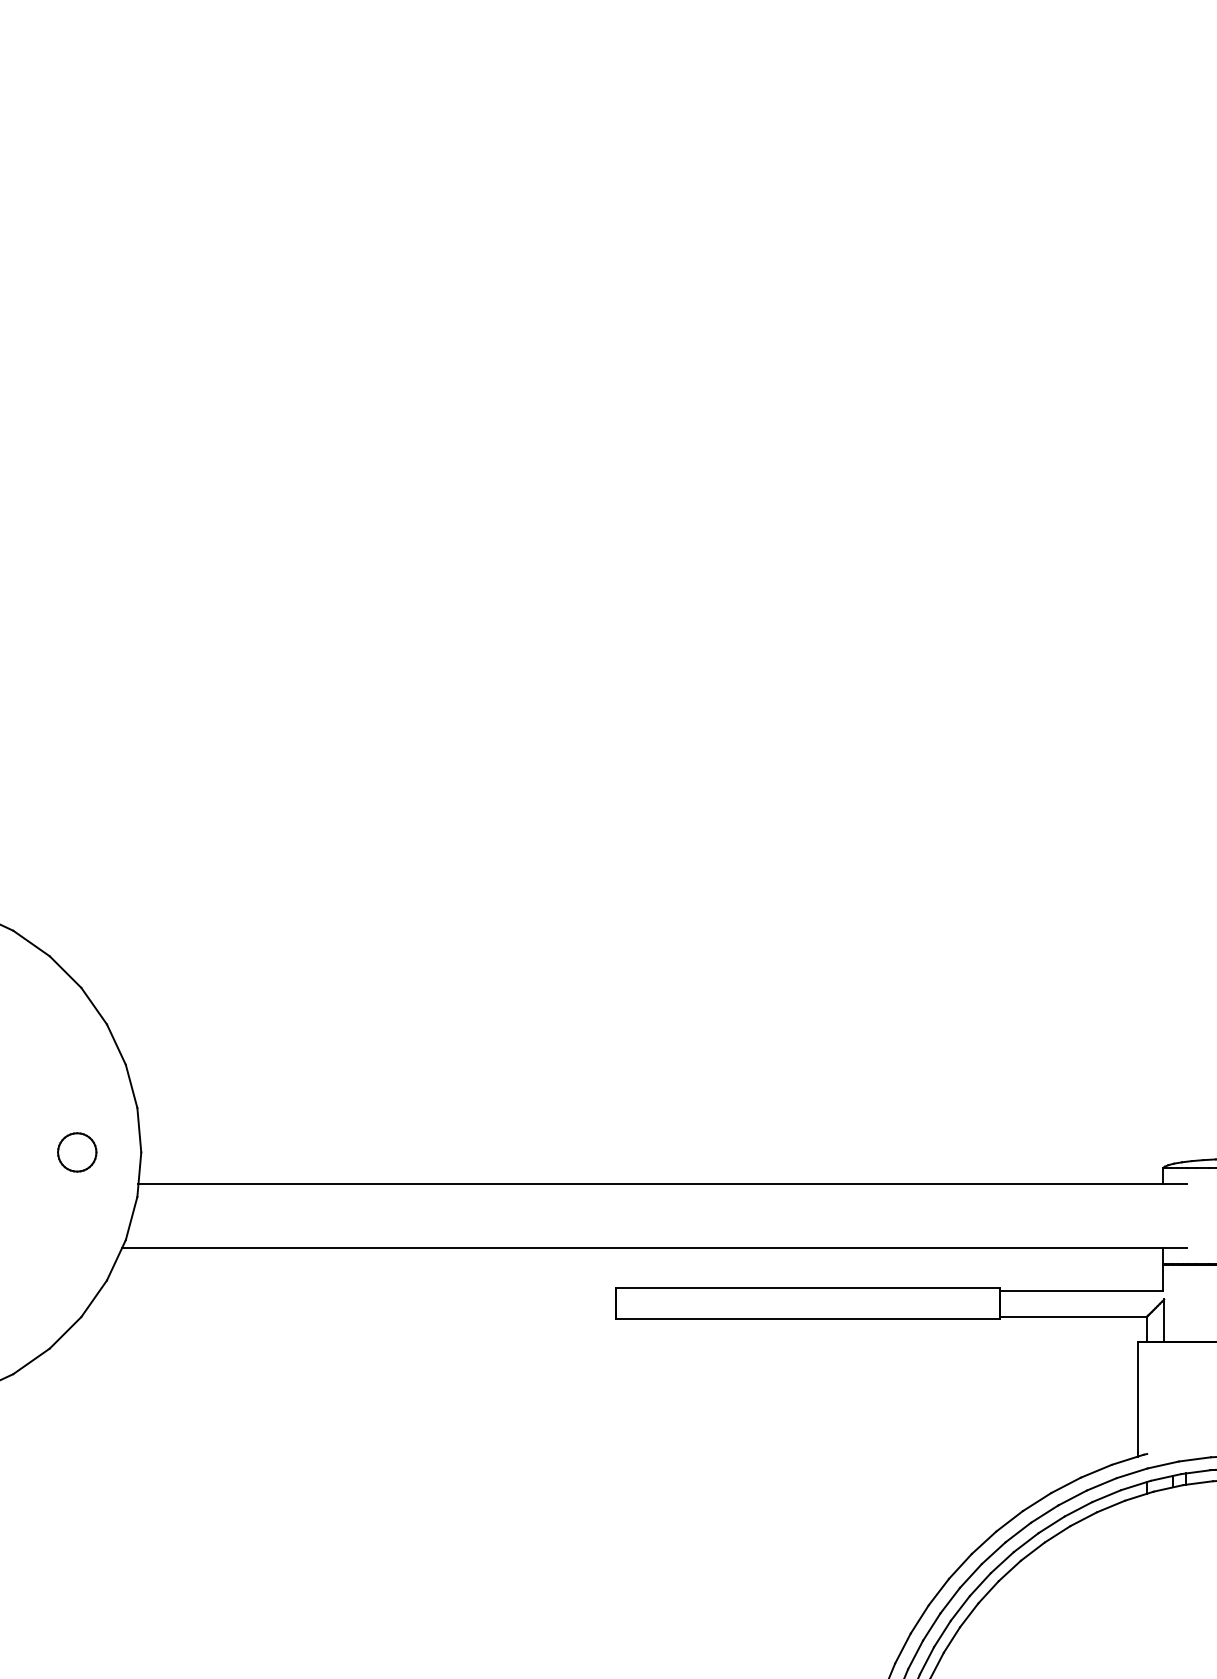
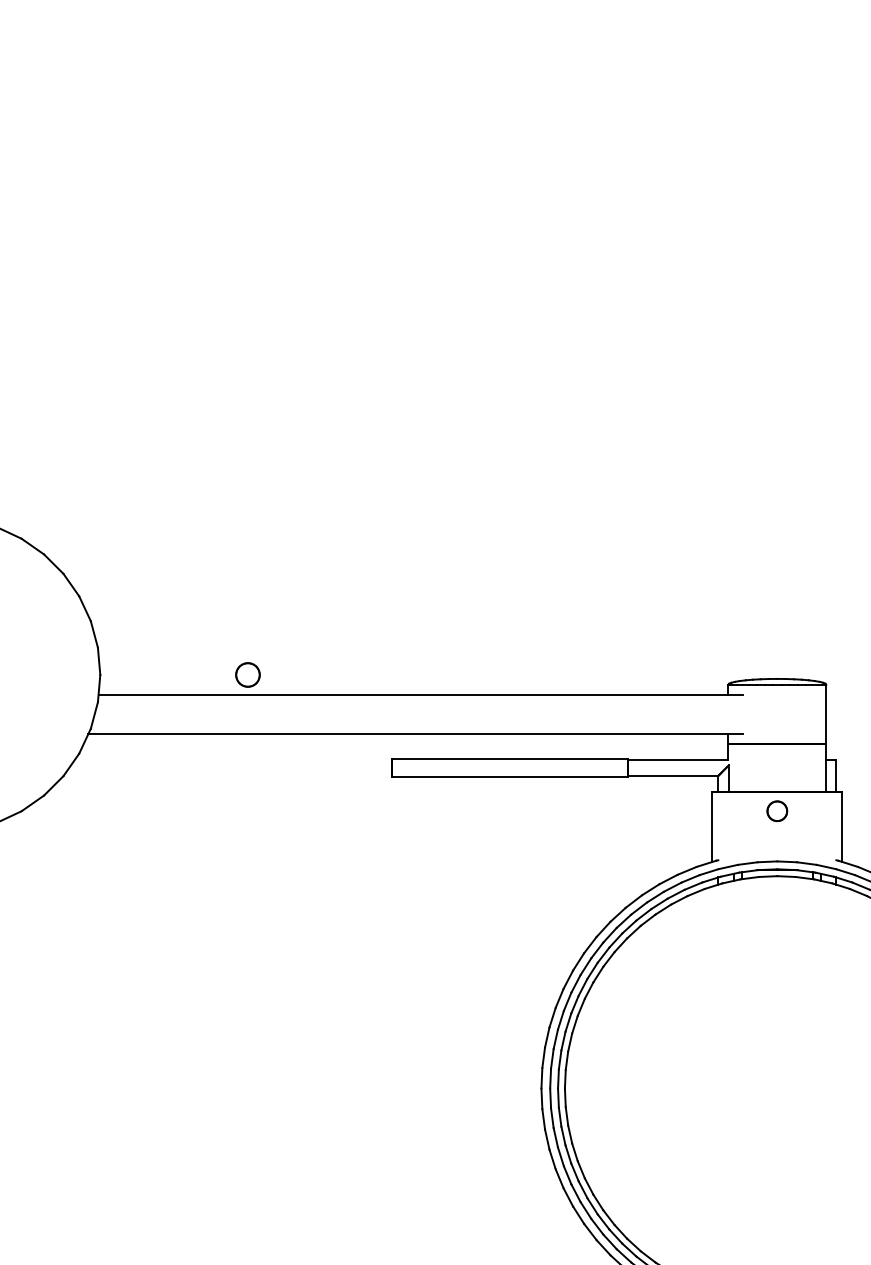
part: (76, 1151) -> (247, 674), moved

